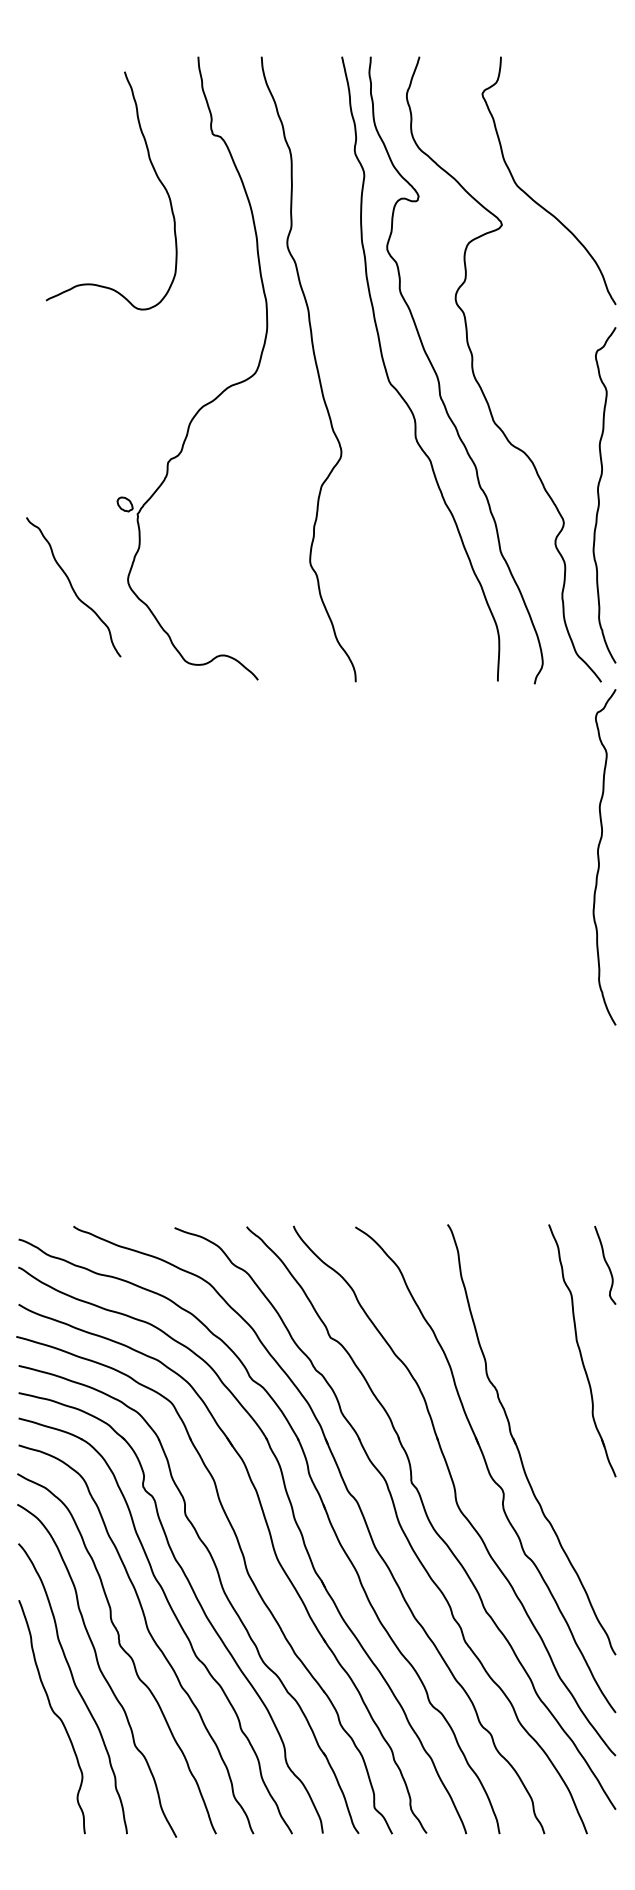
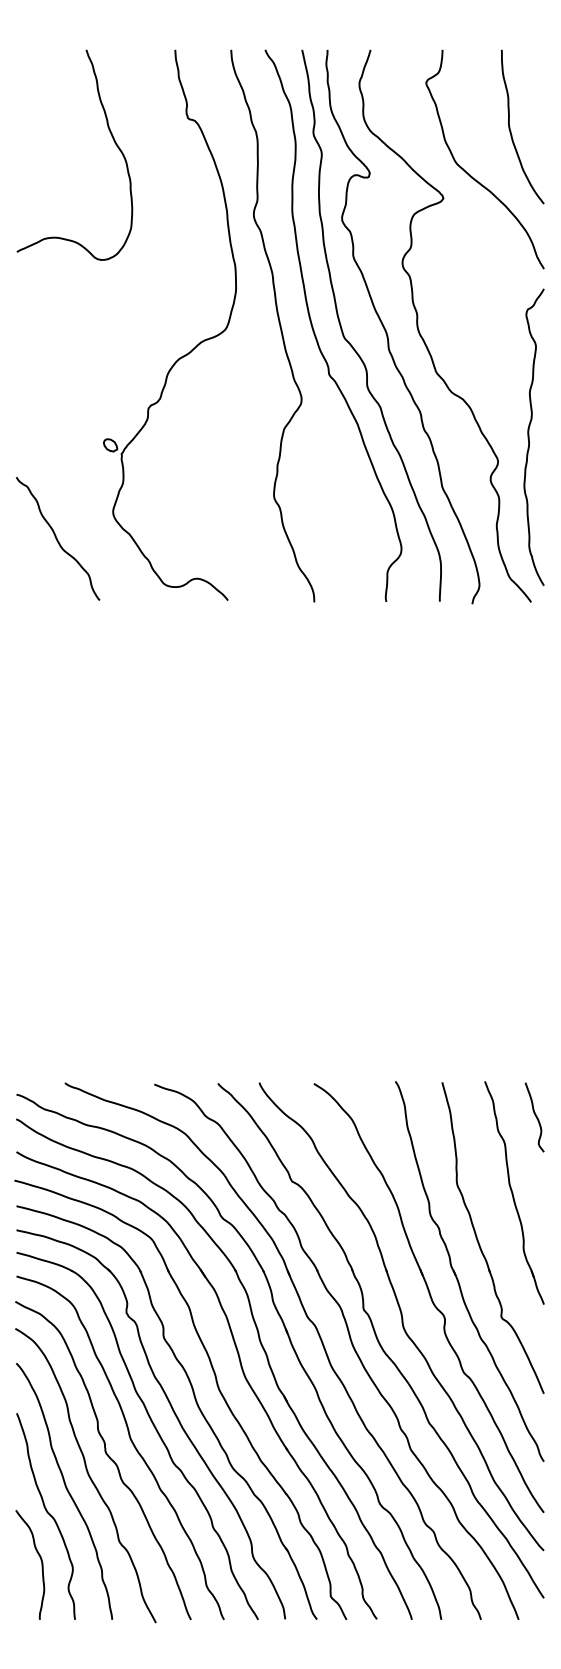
curve: (578, 147) -> (511, 130), added
curve: (153, 170) -> (111, 137), moved
curve: (355, 372) -> (314, 328), added
curve: (73, 587) -> (57, 539), moved
curve: (599, 857) -> (529, 757), removed
part: (542, 1406) -> (479, 1242), added
curve: (46, 1769) -> (41, 1562), added

